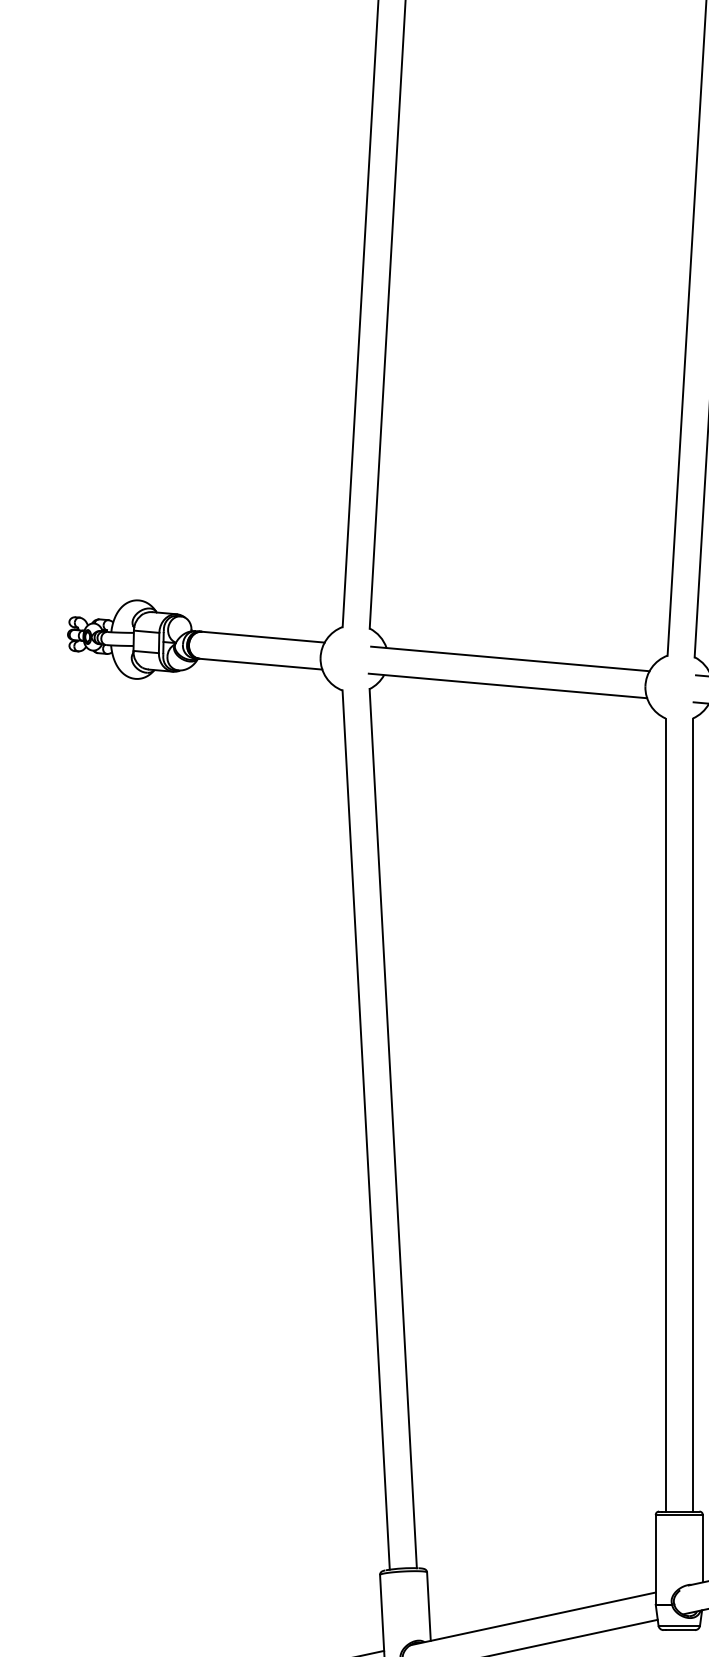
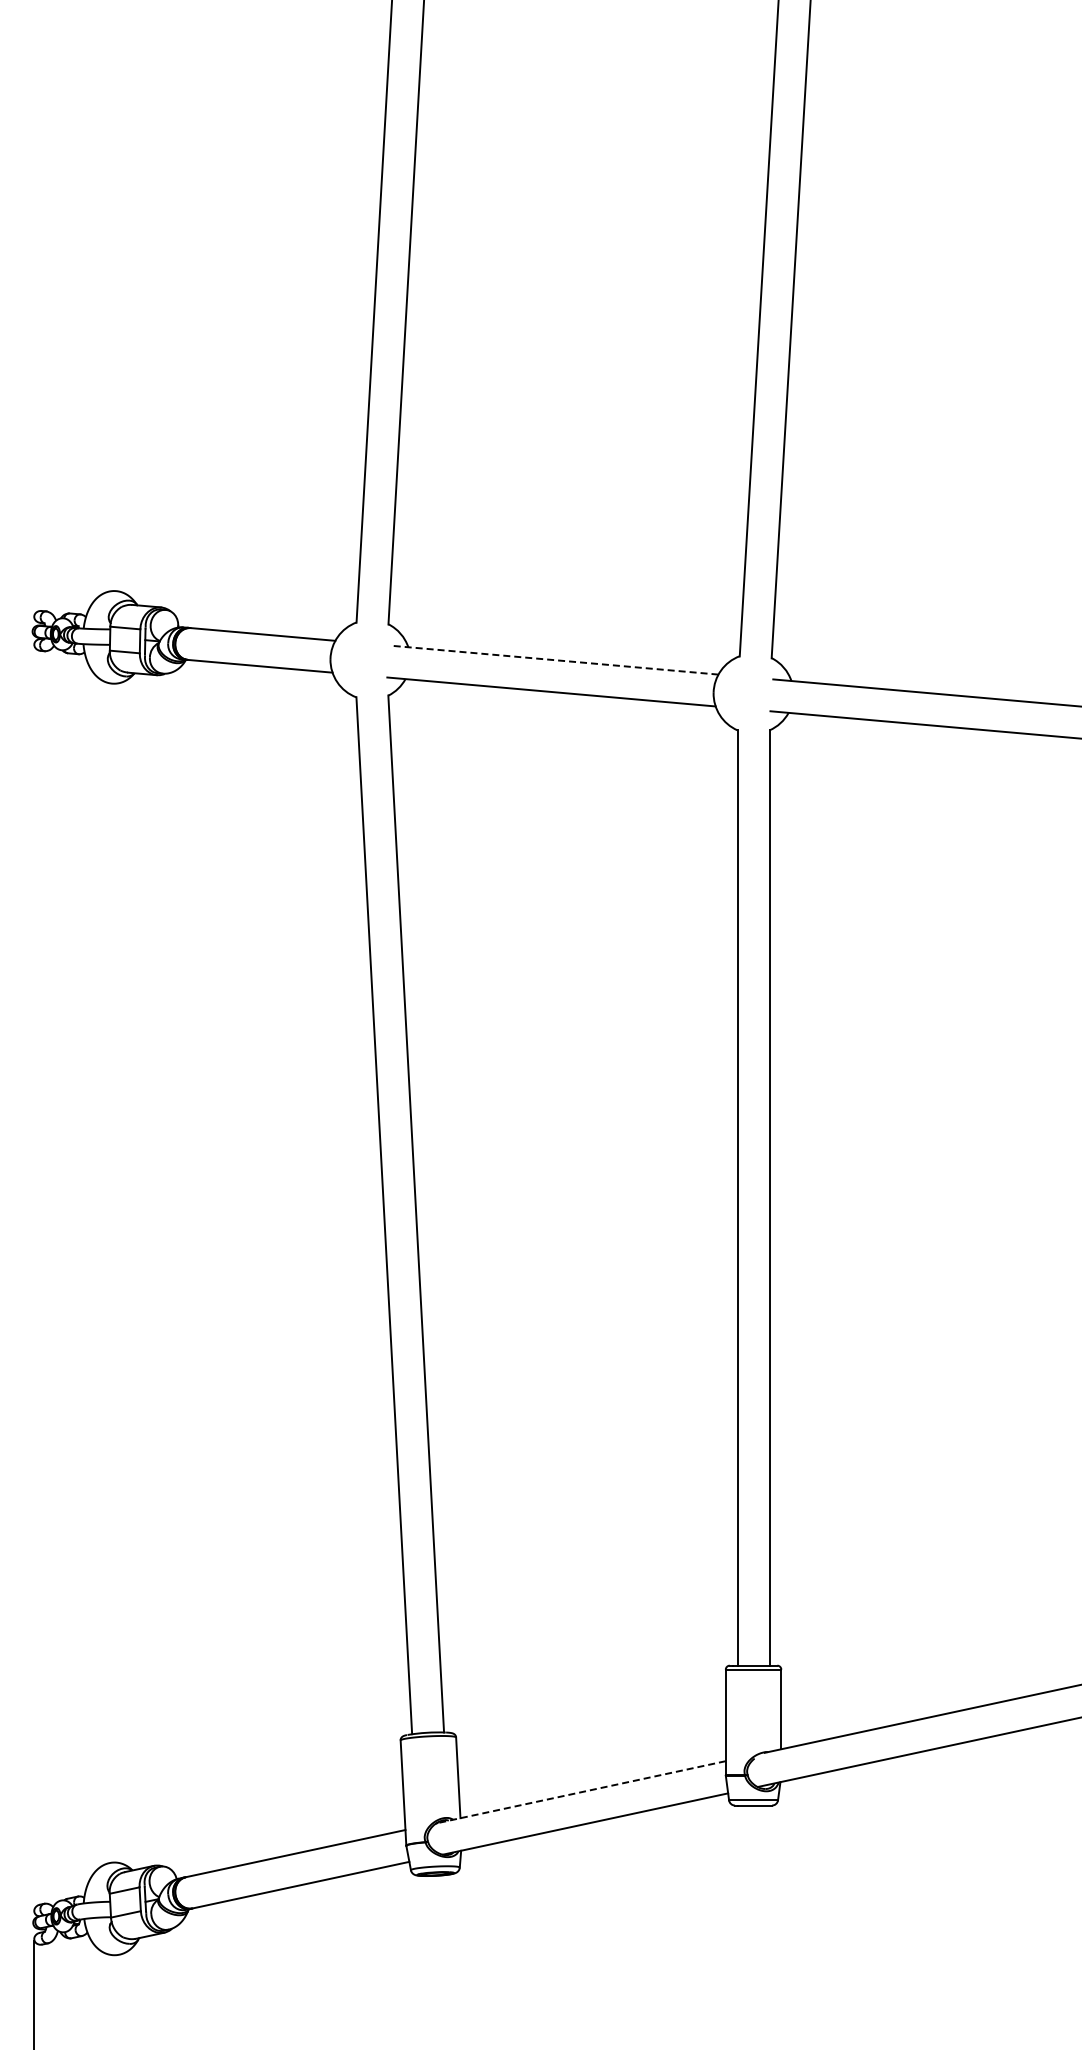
line: (510, 659) -> (554, 660), solid -> dashed
line: (533, 1619) -> (581, 1792), solid -> dashed

